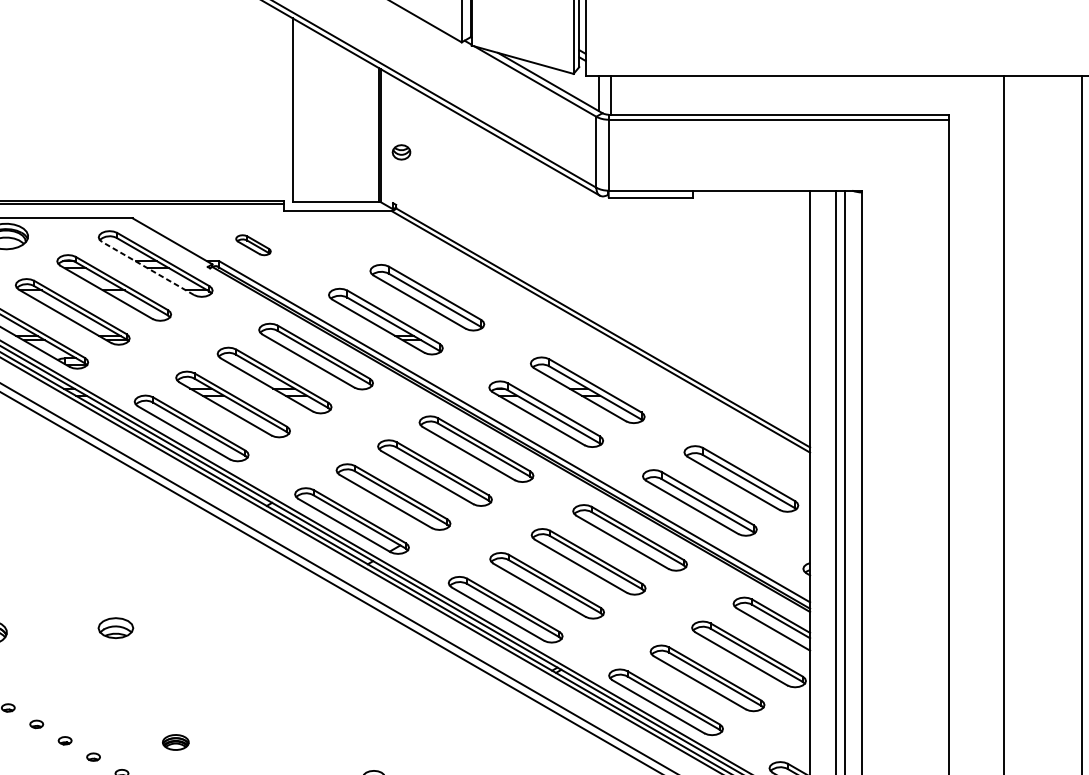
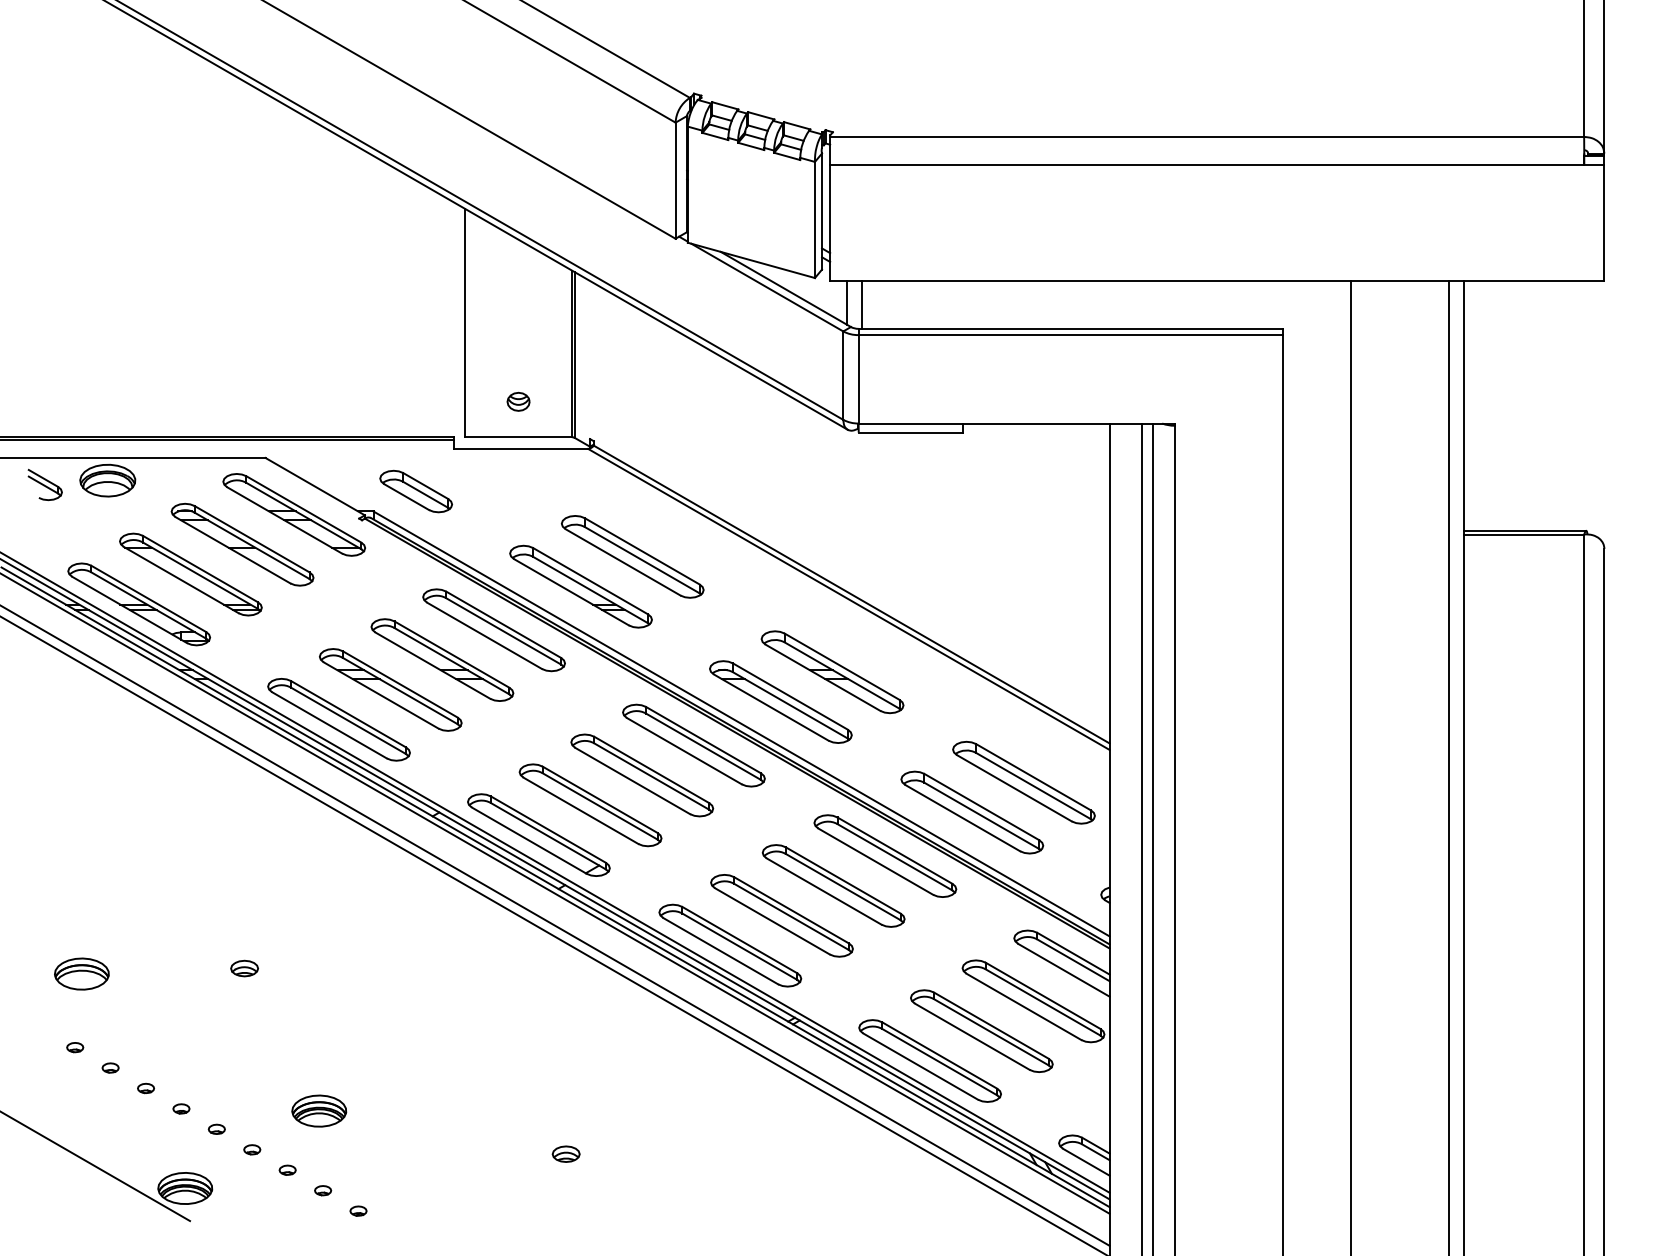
part: (401, 152) -> (518, 401), moved
part: (253, 245) -> (415, 491), size x1.67
line: (147, 268) -> (284, 520), dashed -> solid
part: (115, 628) -> (244, 968), size x0.62
part: (175, 742) -> (319, 1110), size x1.67

